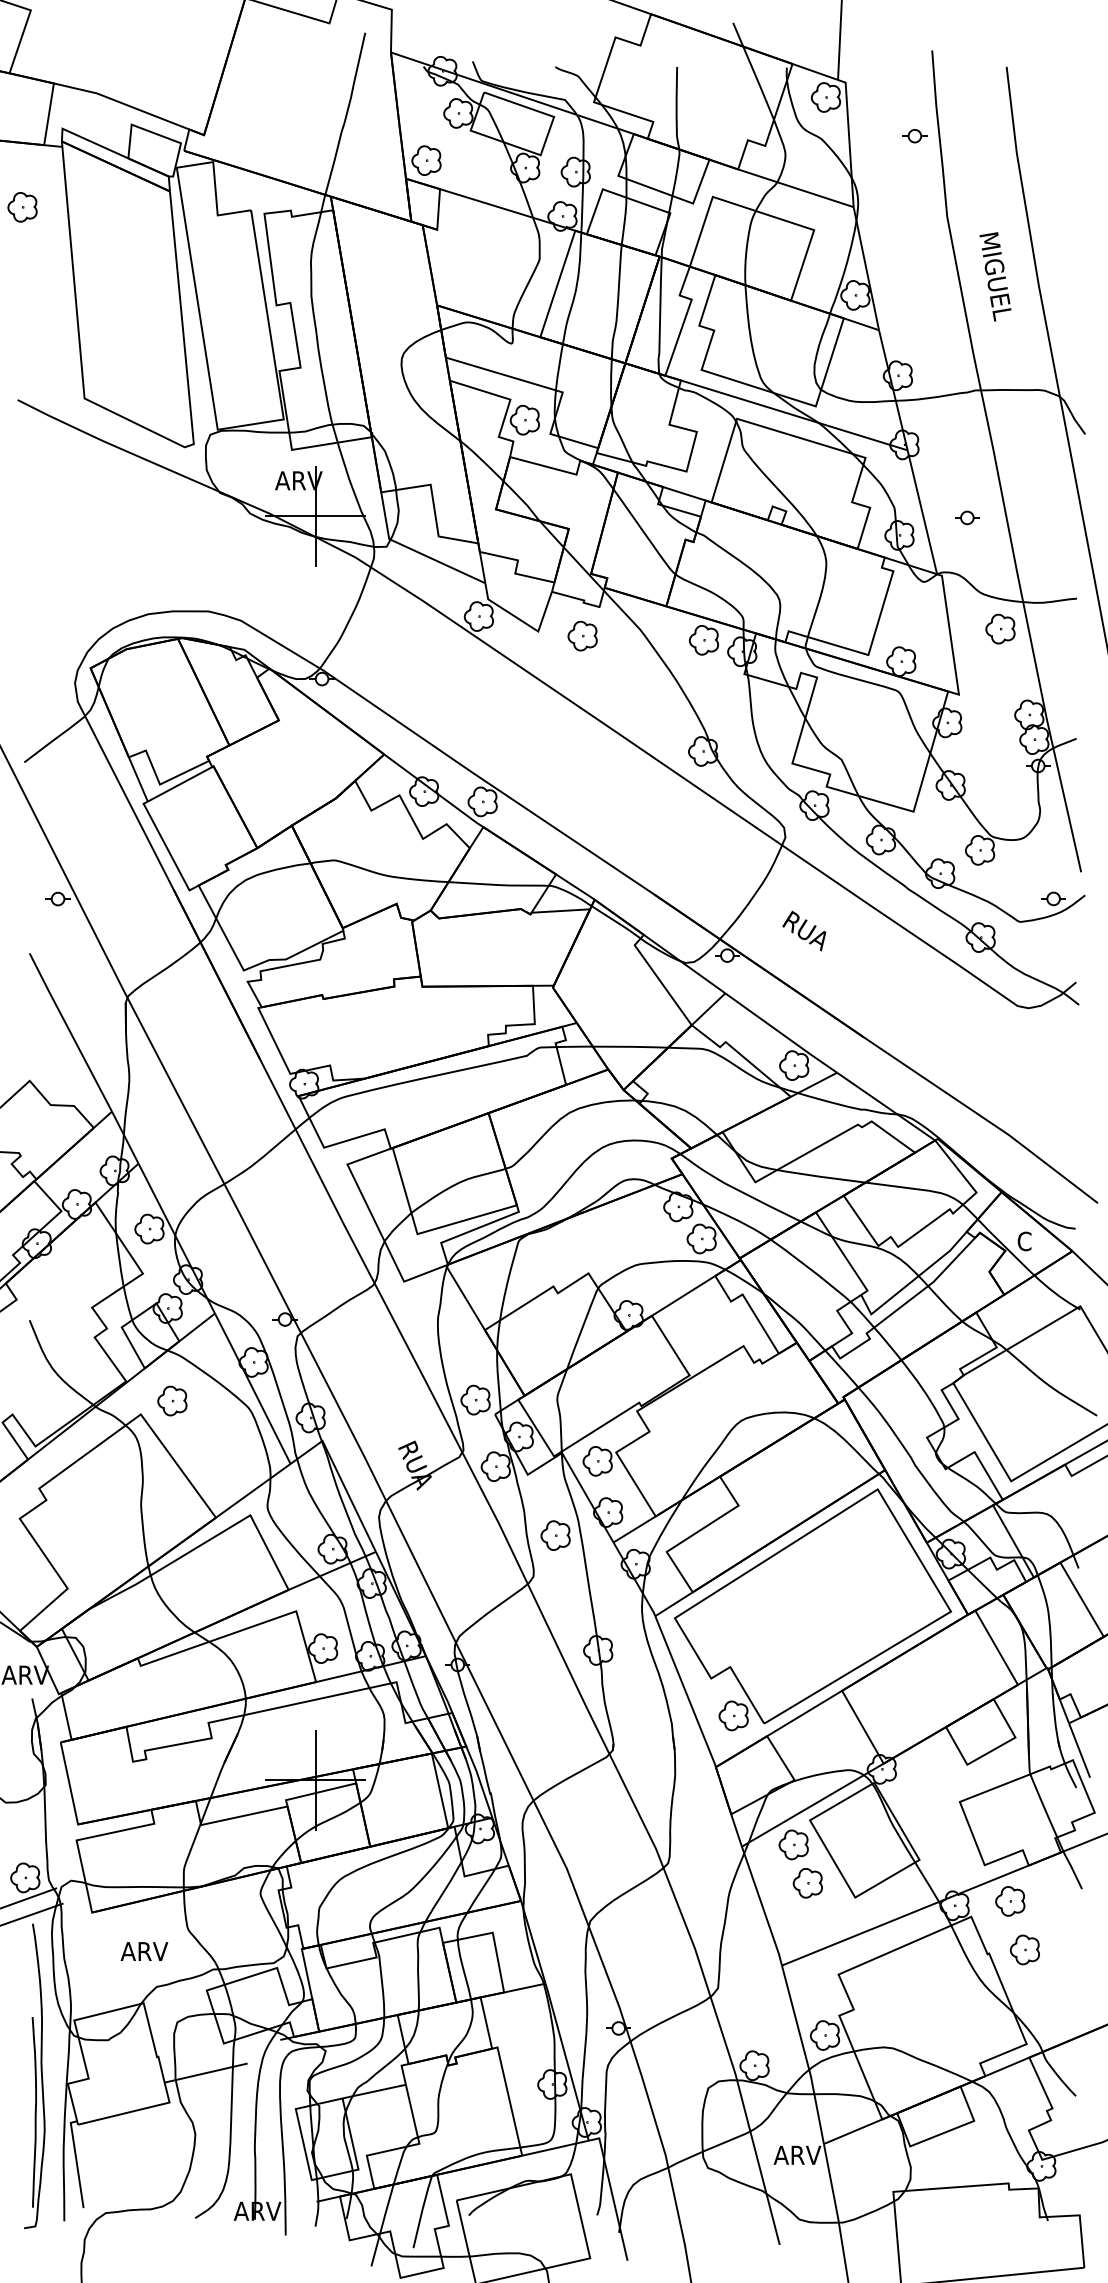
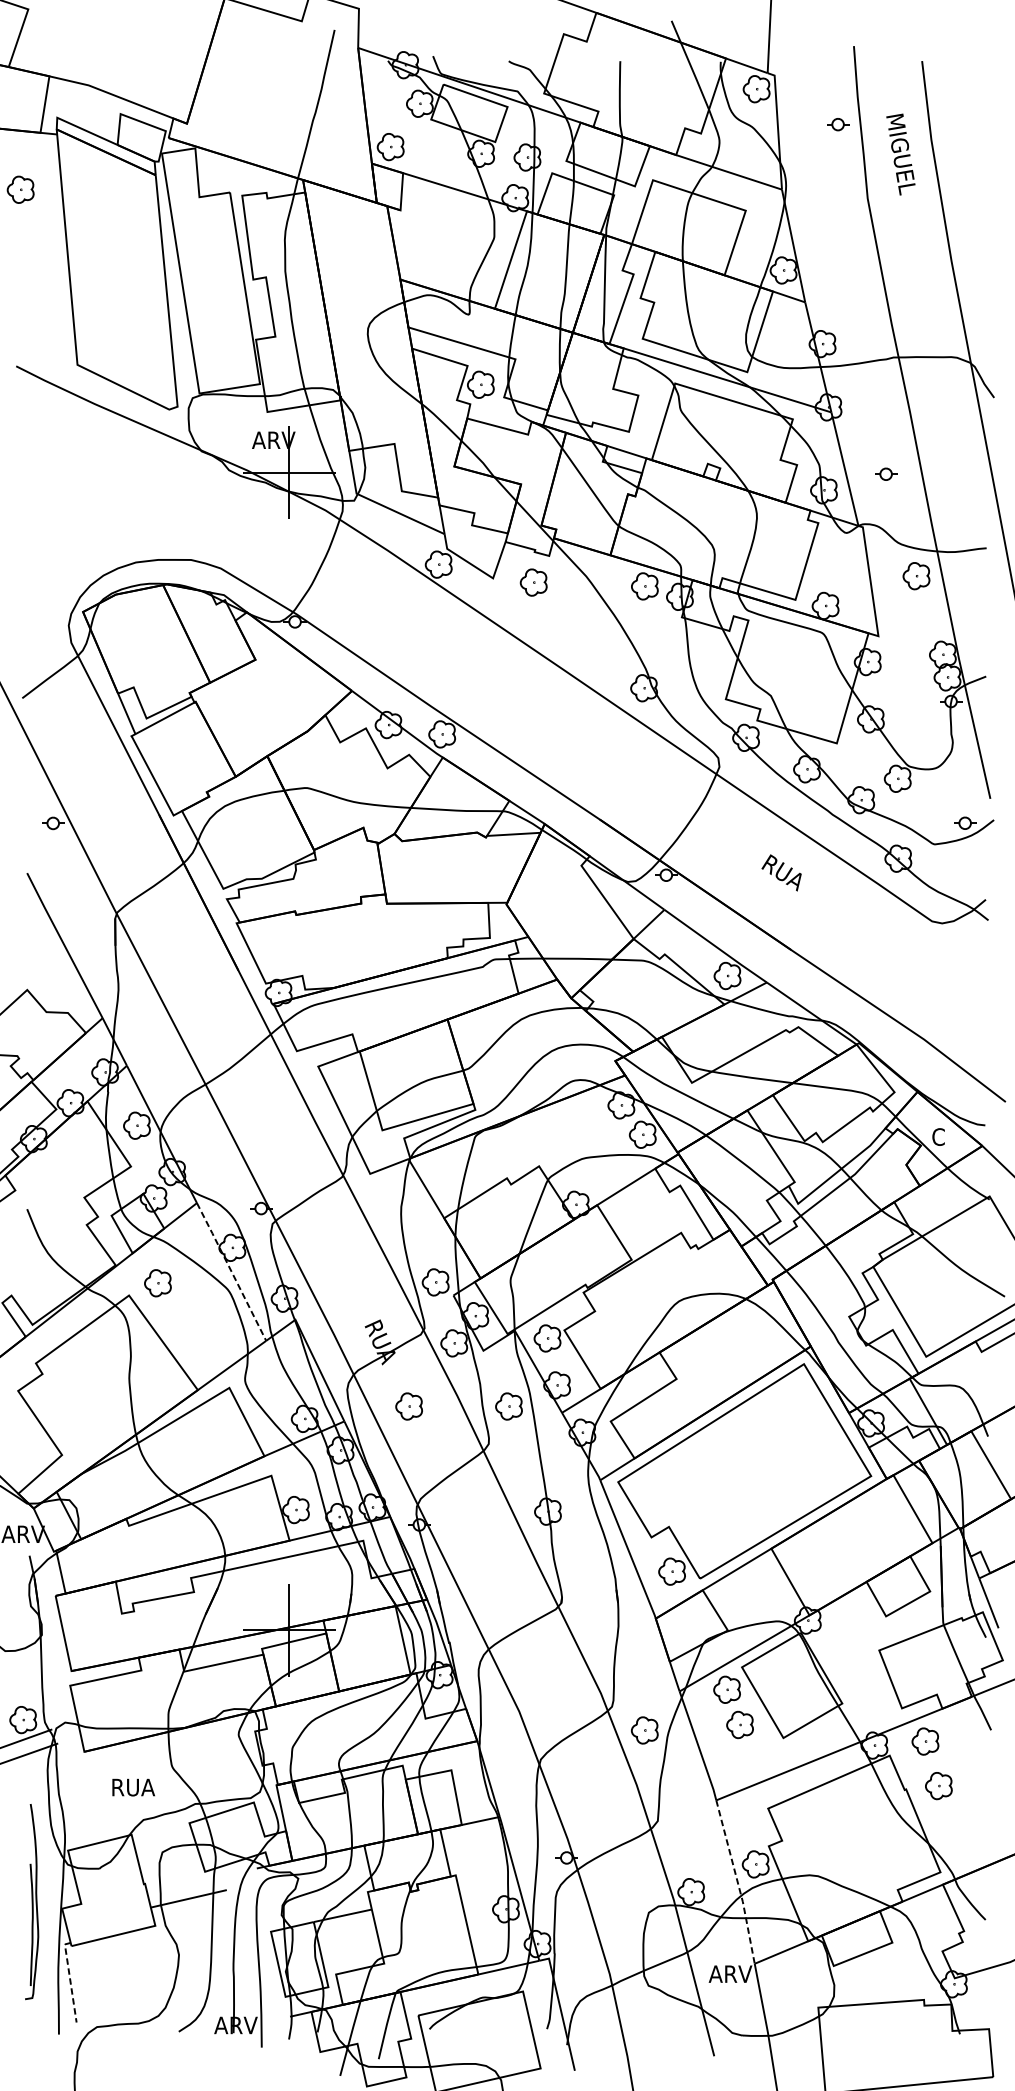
text: (995, 276) -> (900, 154), moved
text: (804, 930) -> (781, 872), moved
line: (252, 1388) -> (231, 1271), solid -> dashed
part: (446, 1535) -> (409, 1406), added
part: (703, 1889) -> (644, 1730), added
text: (144, 1951) -> (132, 1787), ARV -> RUA
line: (805, 2055) -> (737, 1882), solid -> dashed
part: (34, 2076) -> (31, 1901), size x0.7
line: (76, 2162) -> (70, 1980), solid -> dashed

